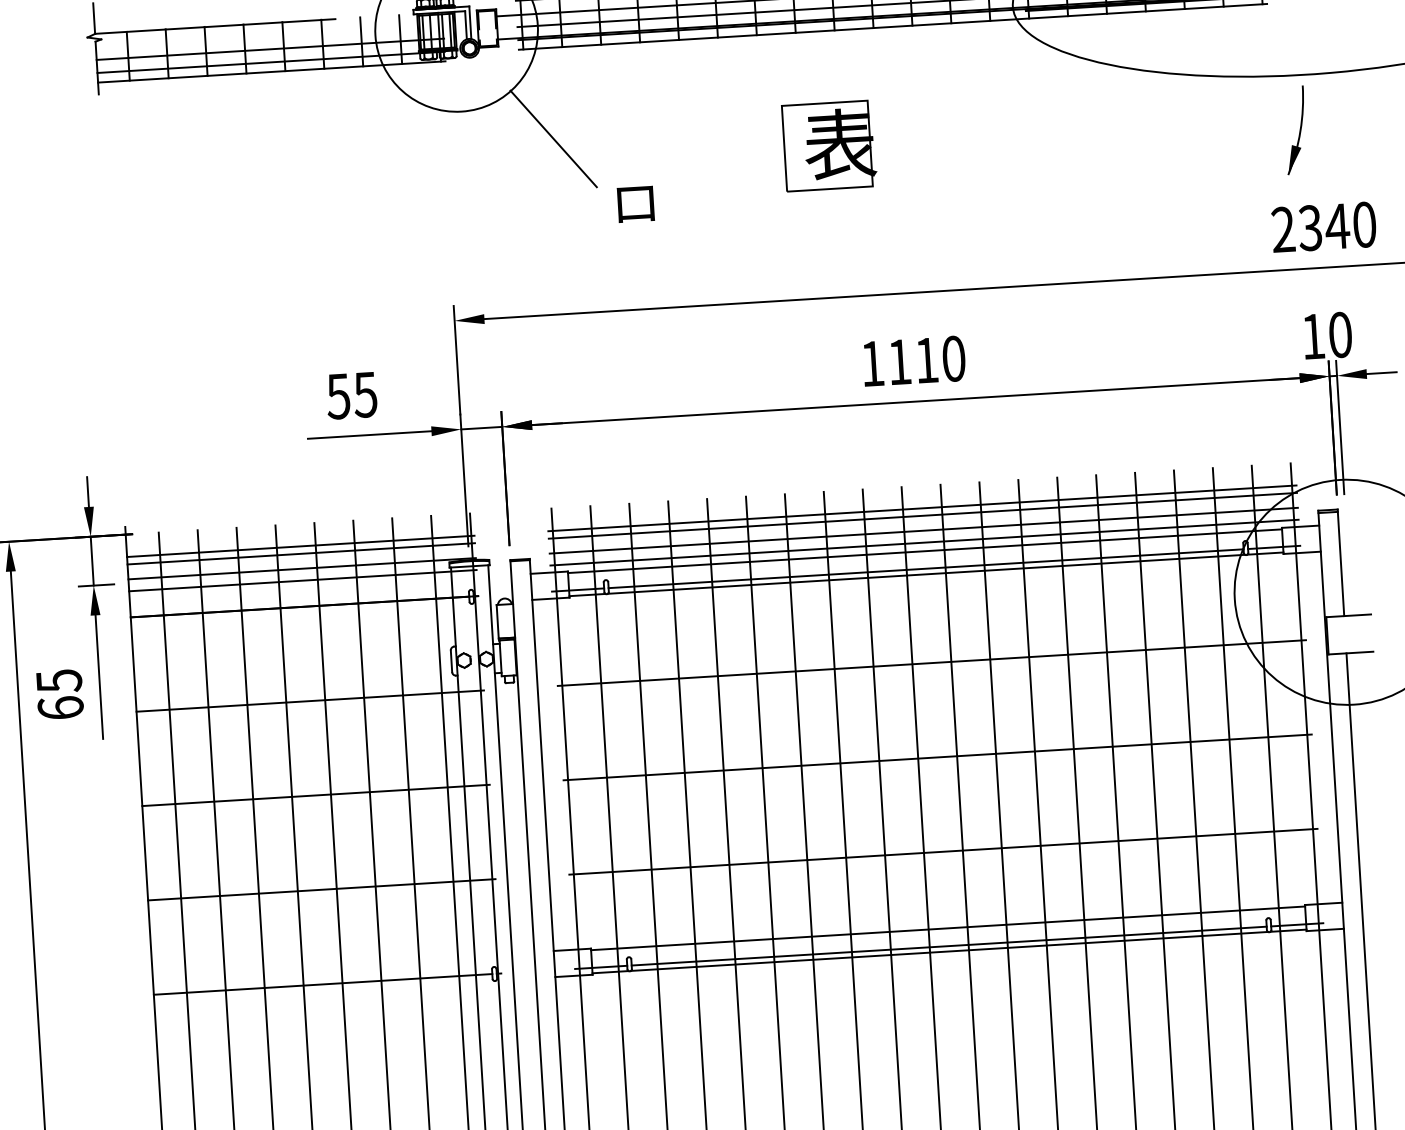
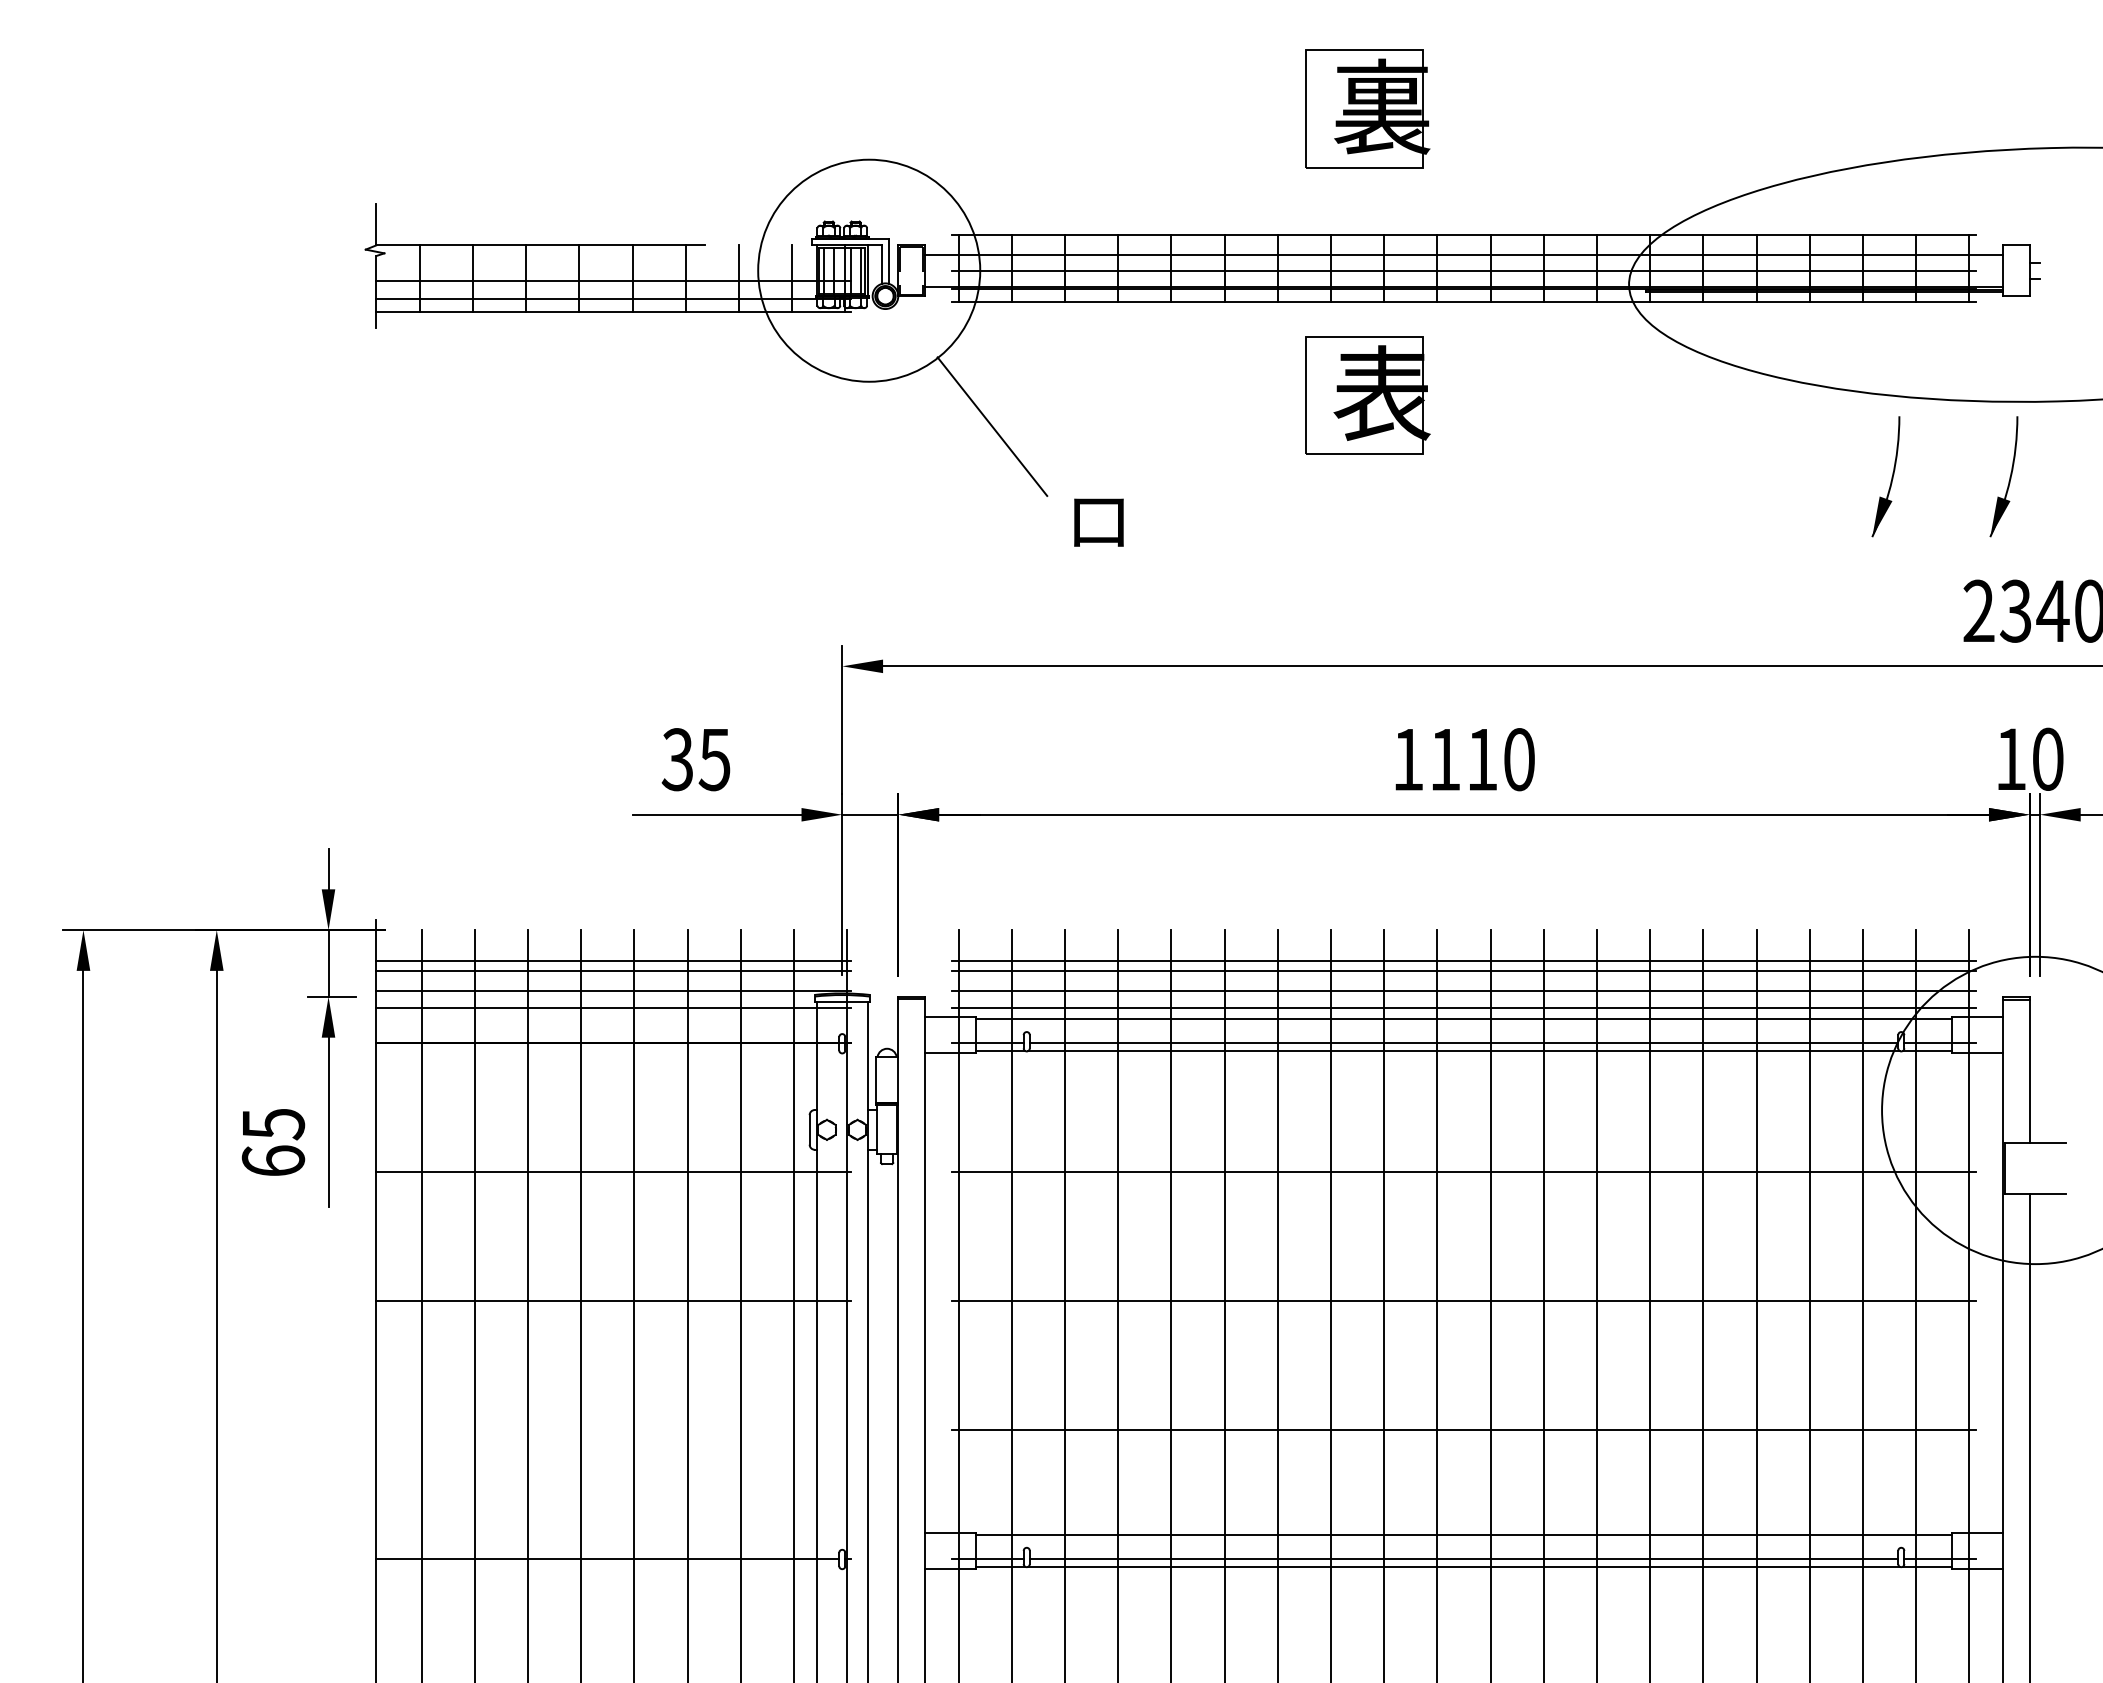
part: (1208, 135) -> (1885, 476), added
part: (829, 146) -> (1367, 395), moved
text: (338, 396) -> (677, 759), 55 -> 35
line: (321, 889) -> (613, 1430), removed

